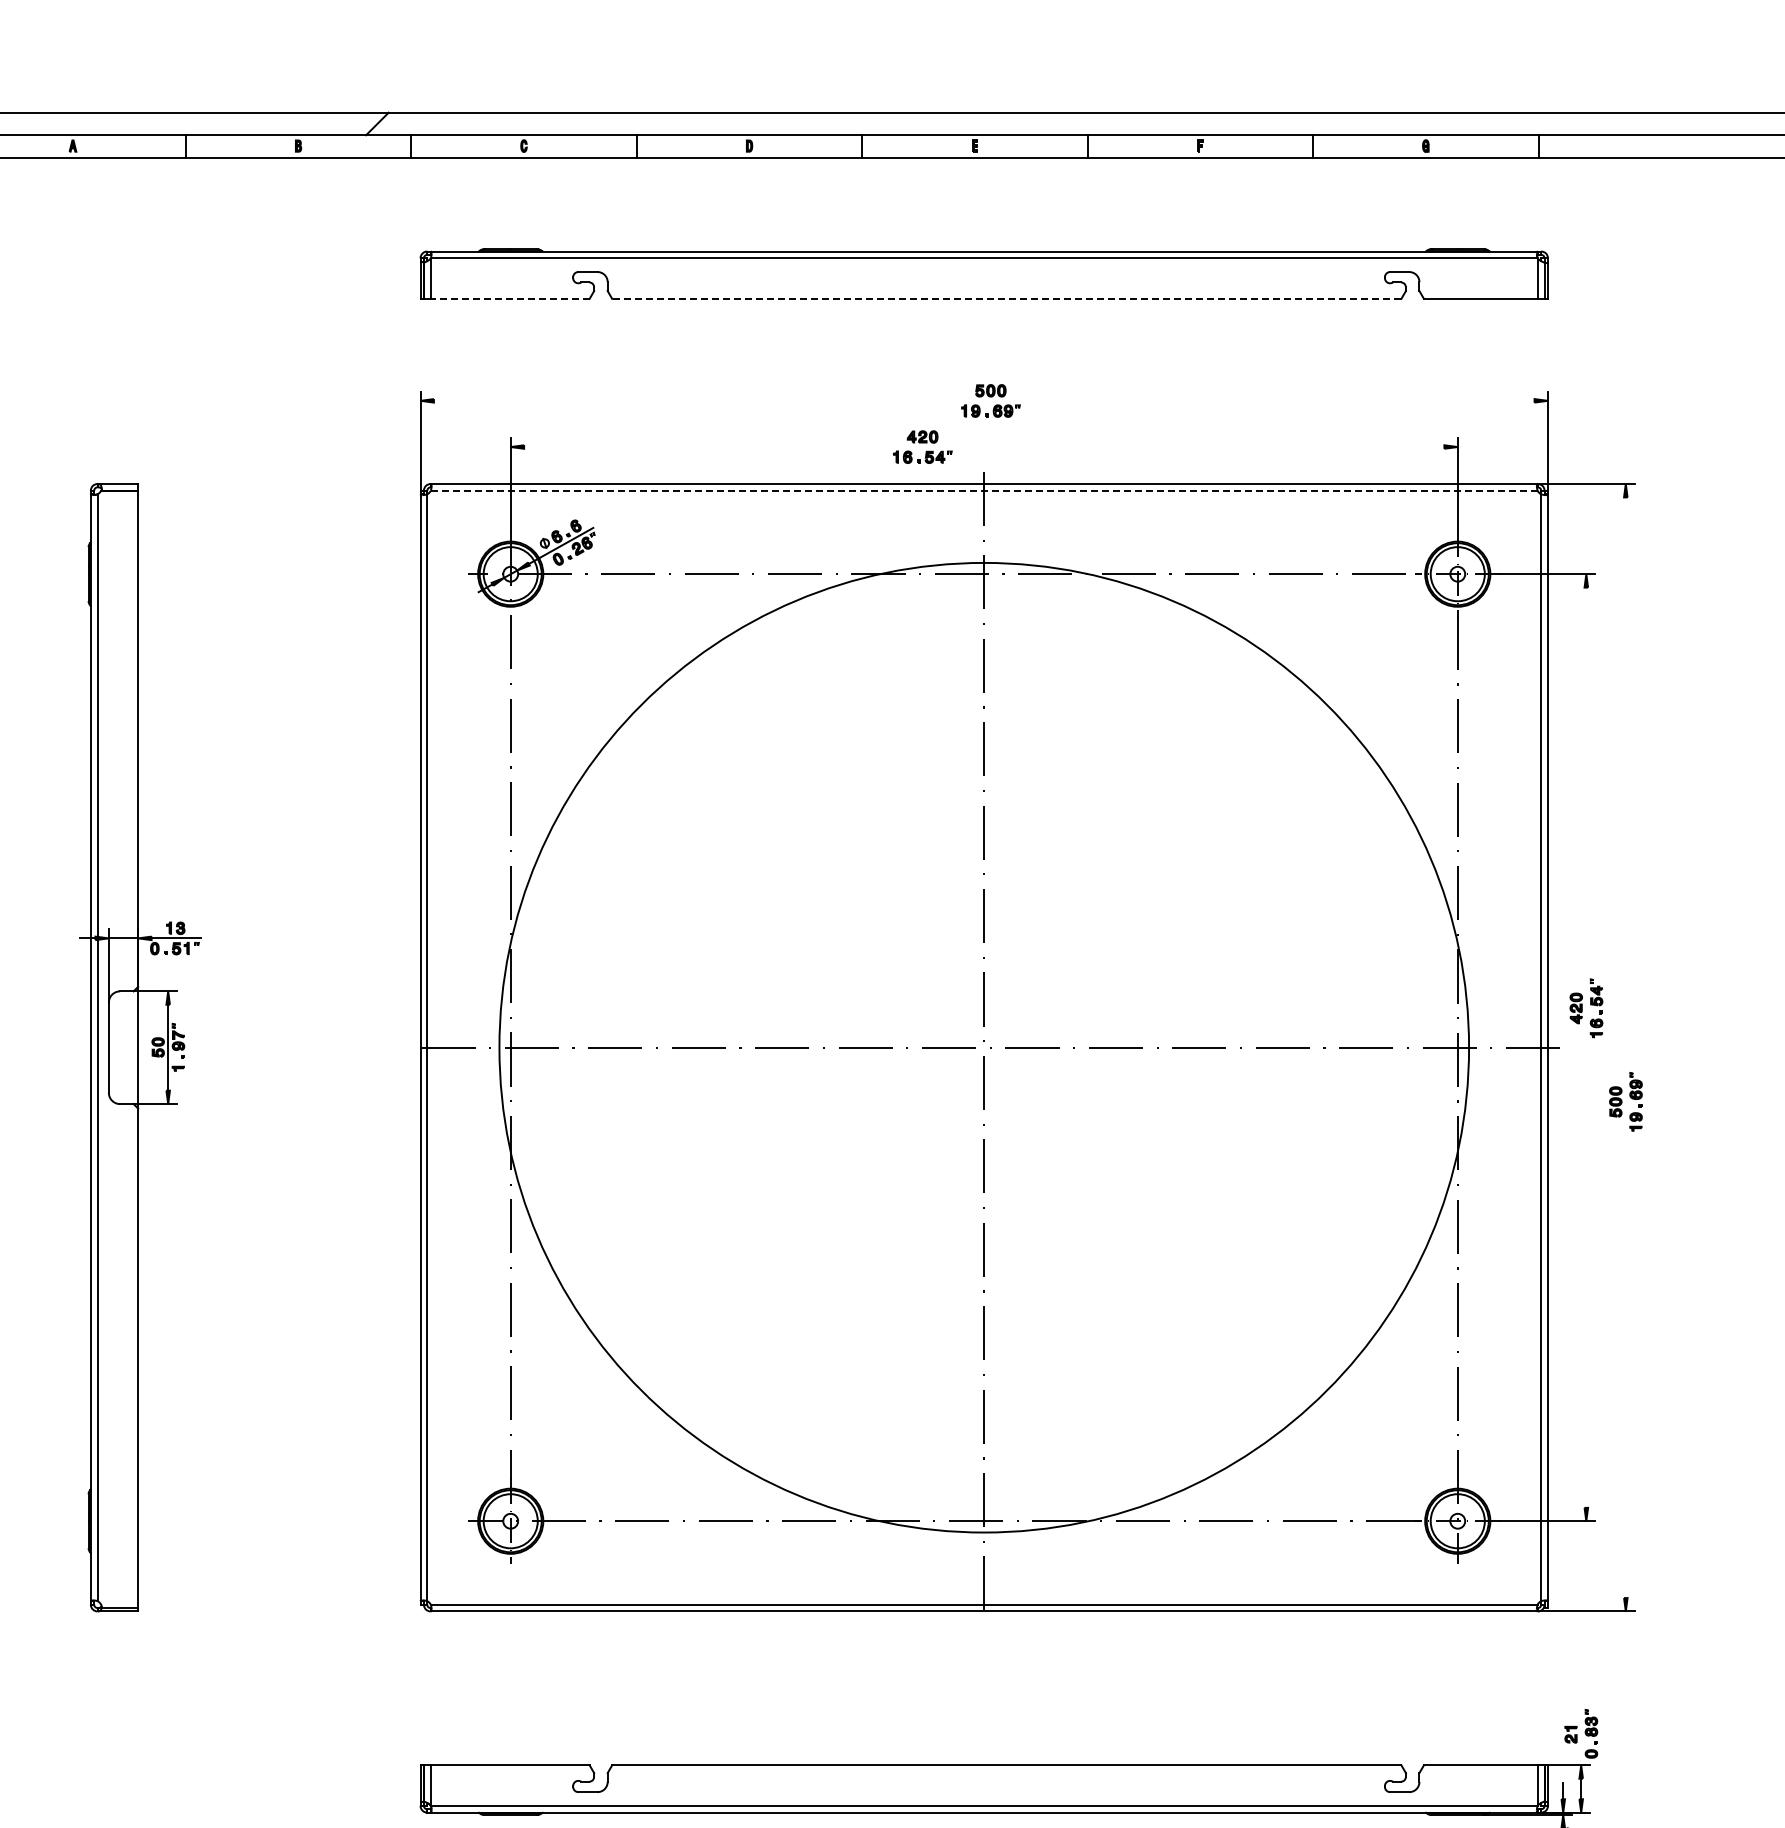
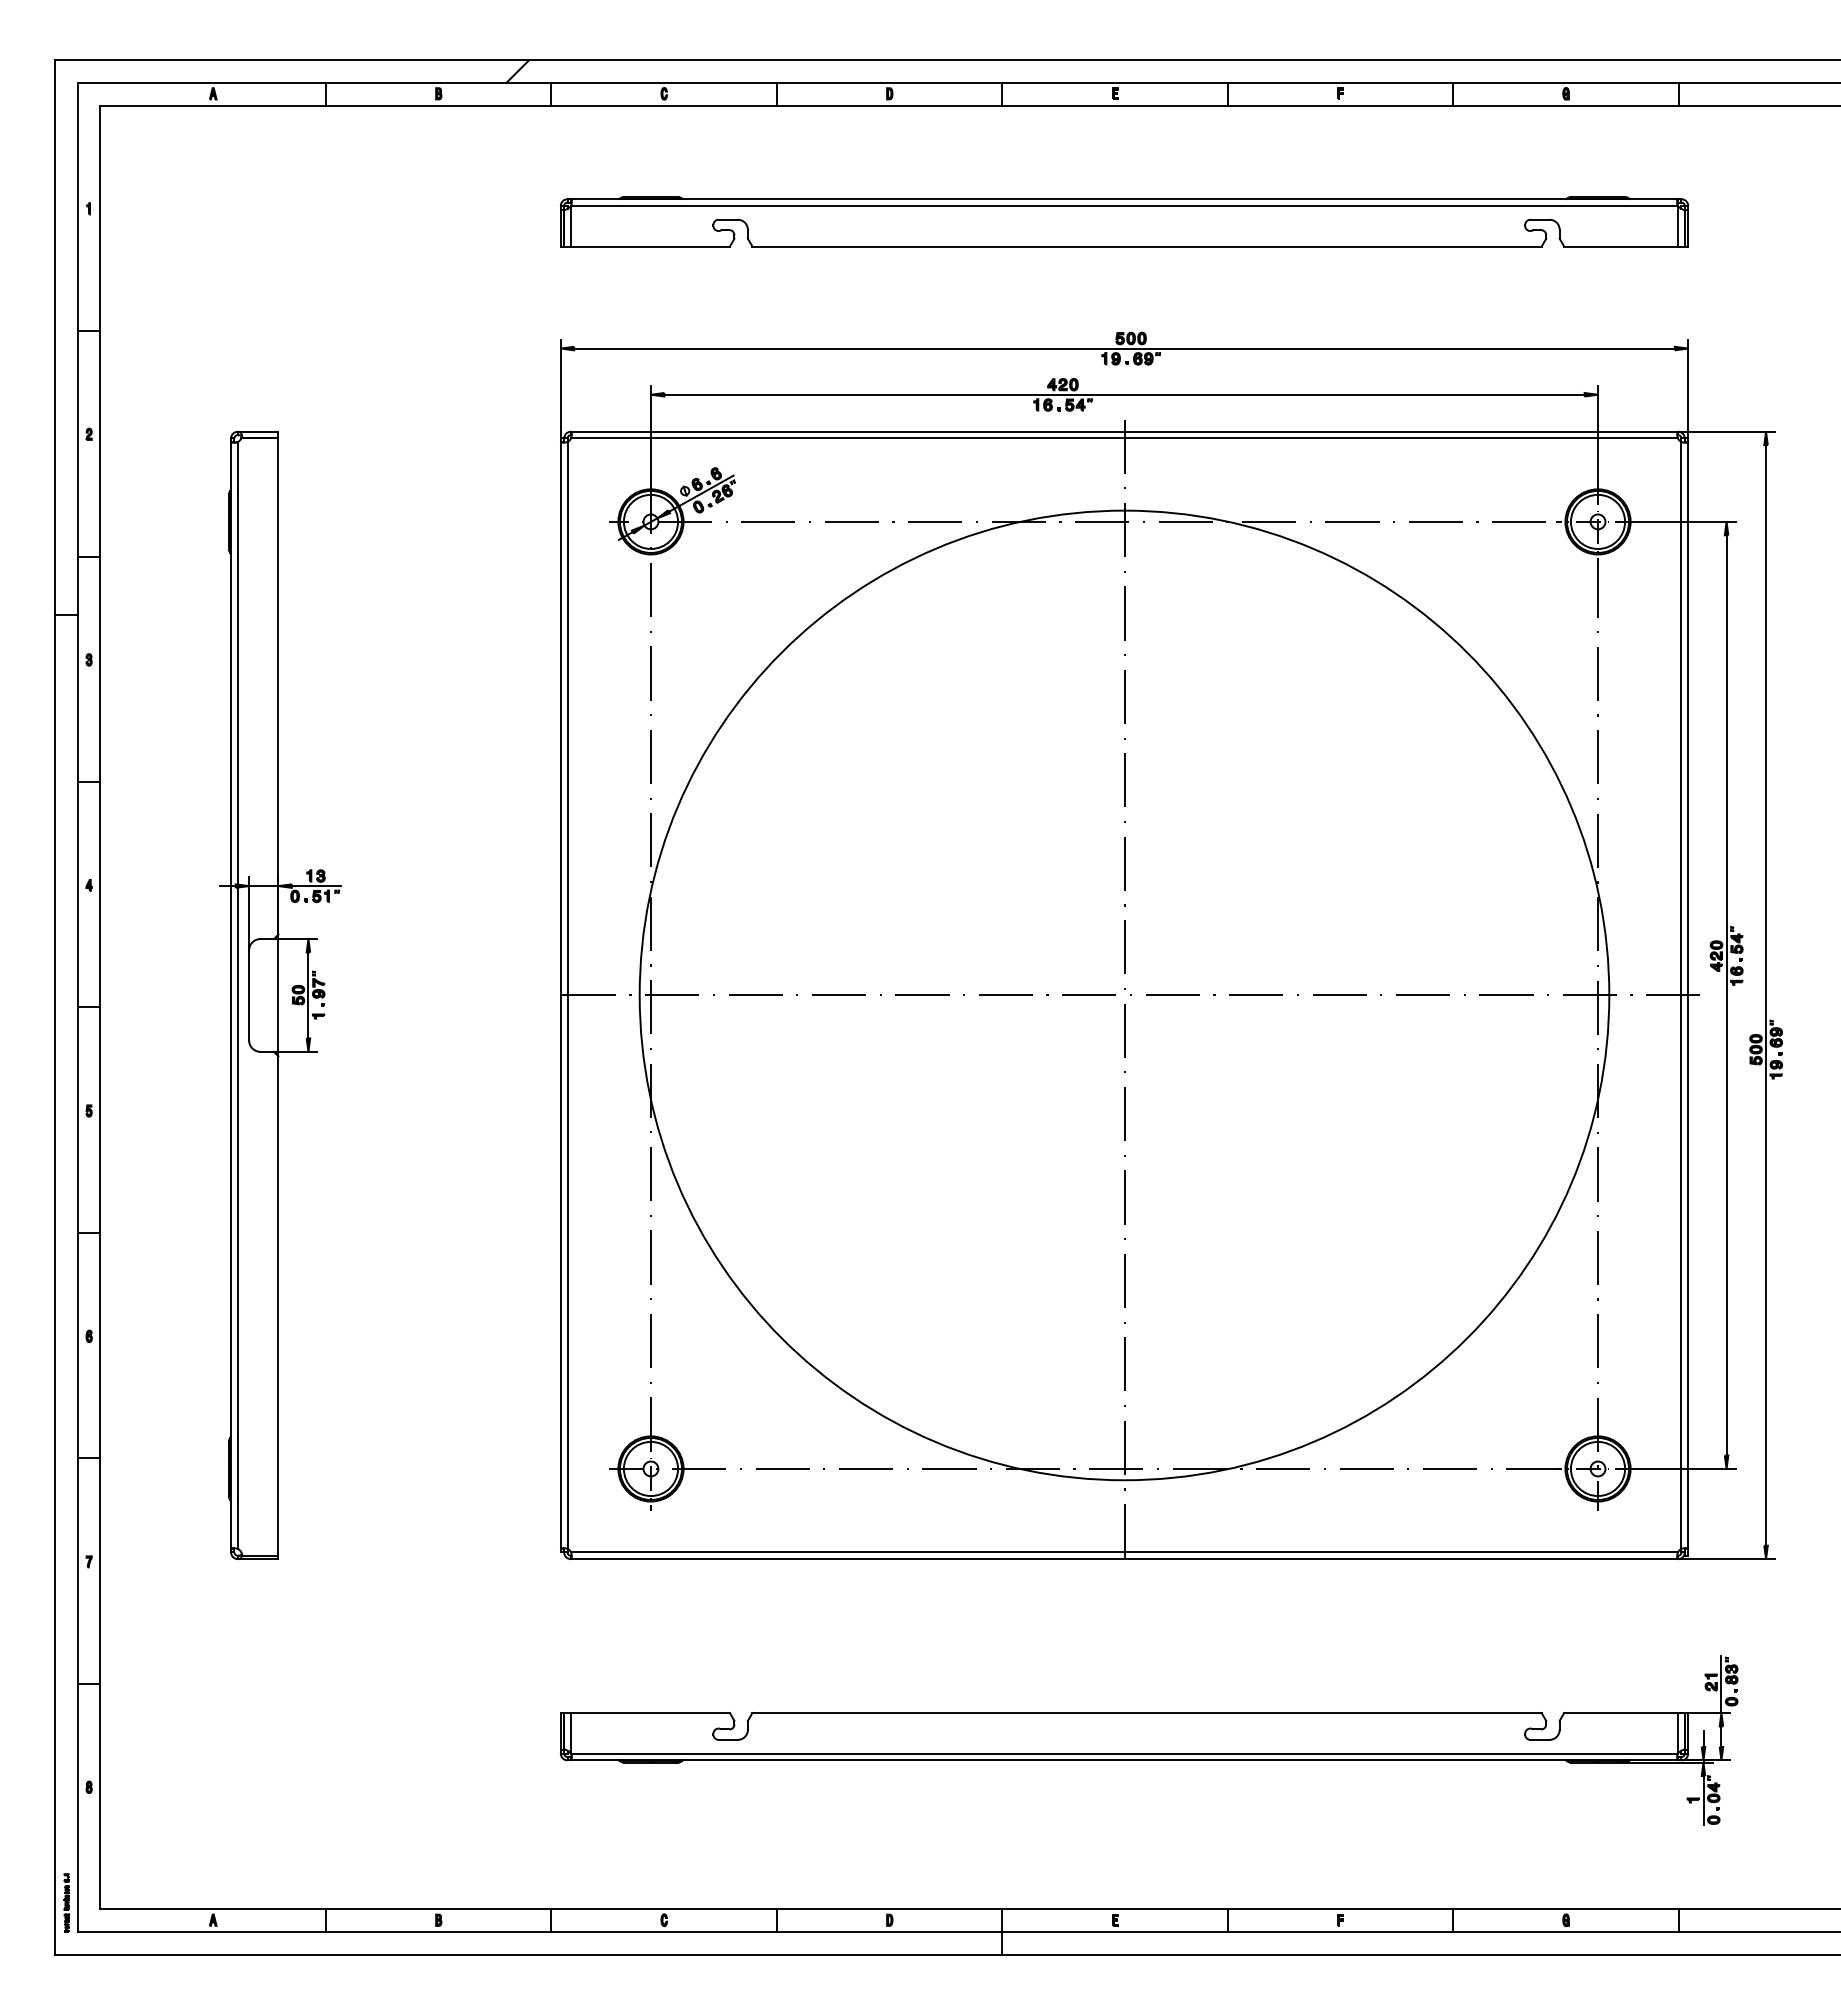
line: (509, 298) -> (649, 246), dashed -> solid
line: (1007, 298) -> (1147, 246), dashed -> solid
line: (984, 400) -> (1124, 348), added
line: (984, 446) -> (1124, 394), added
line: (984, 490) -> (1124, 438), dashed -> solid
line: (1586, 1047) -> (1726, 995), added
line: (1626, 1047) -> (1766, 995), added
line: (1581, 1736) -> (1721, 1684), added

